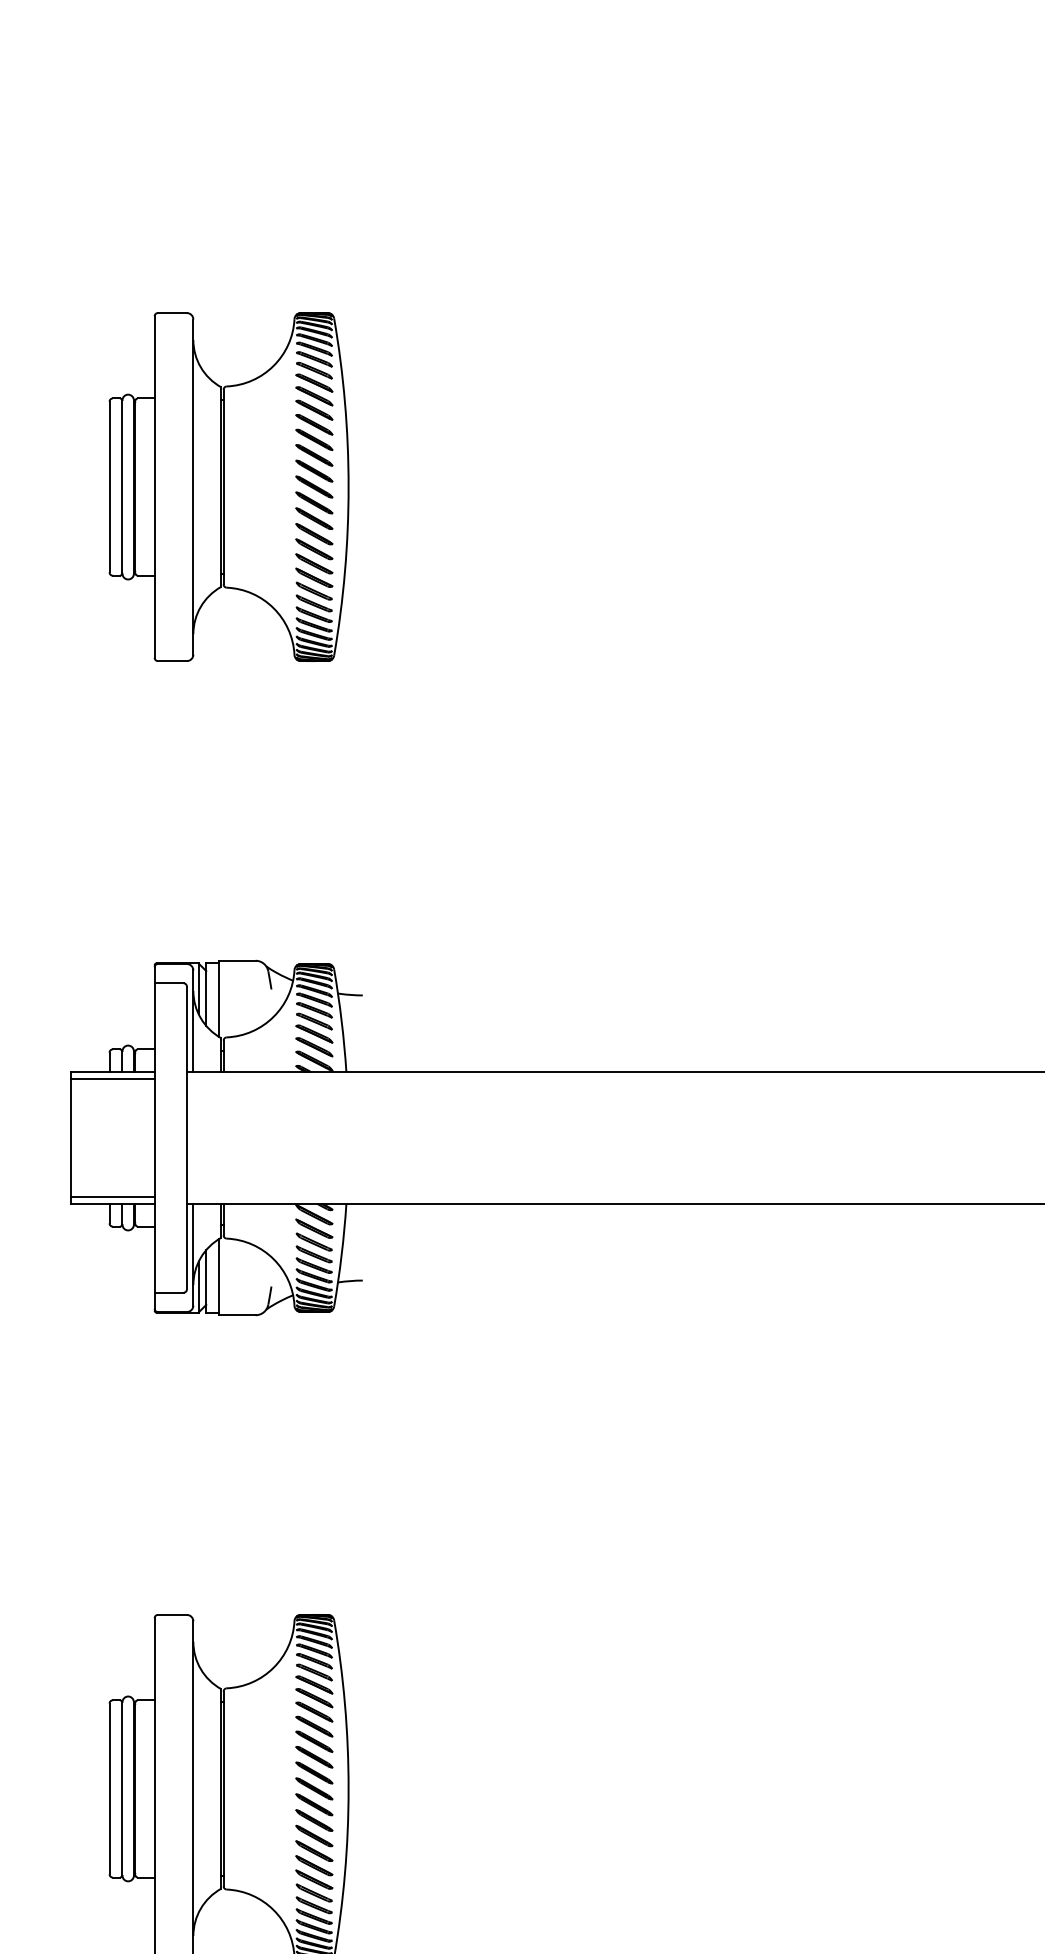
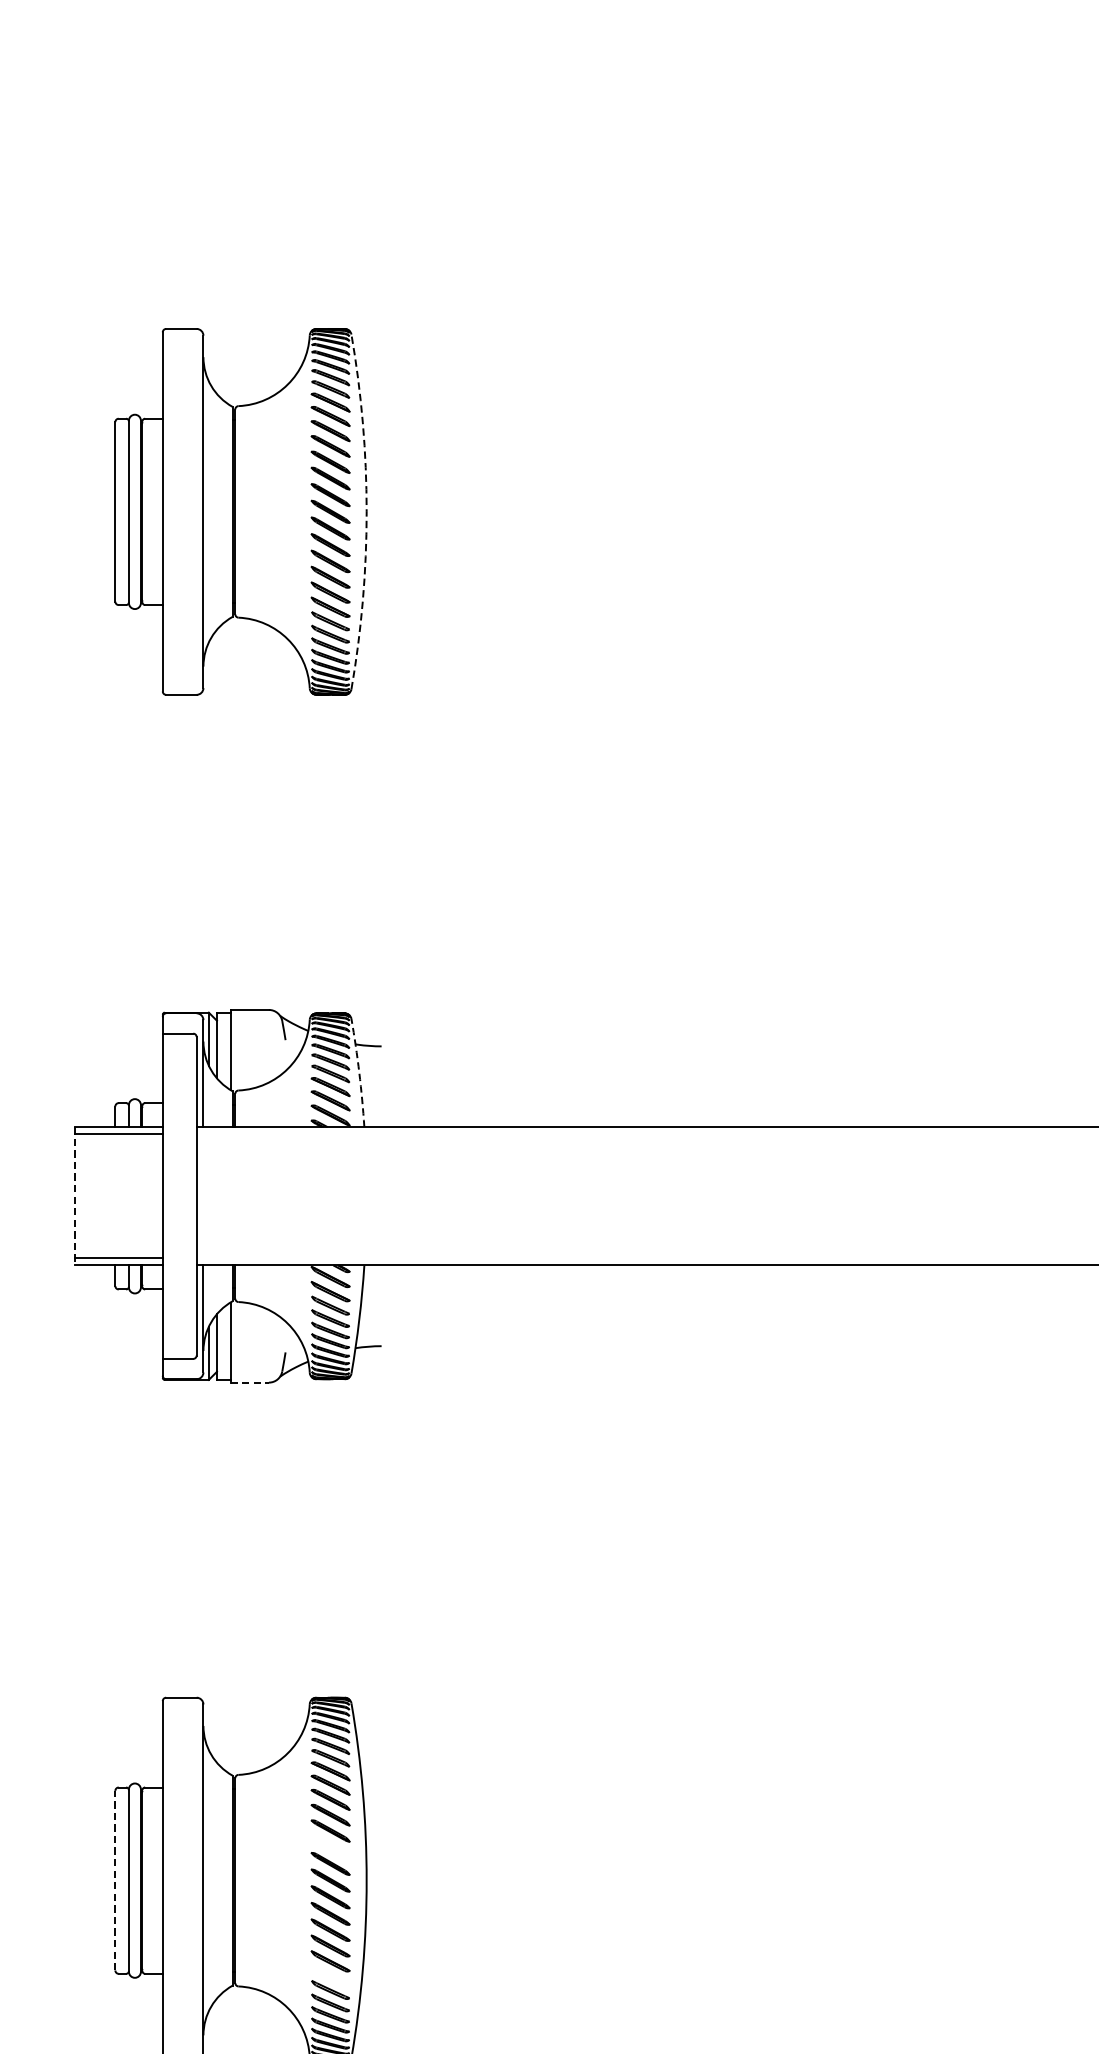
arc: (348, 487) -> (366, 512), solid -> dashed
arc: (341, 1020) -> (359, 1072), solid -> dashed
line: (70, 1138) -> (74, 1196), solid -> dashed
line: (237, 1315) -> (249, 1382), solid -> dashed
part: (314, 1757) -> (330, 1847), removed
line: (109, 1788) -> (115, 1880), solid -> dashed
part: (314, 1879) -> (330, 1975), removed

